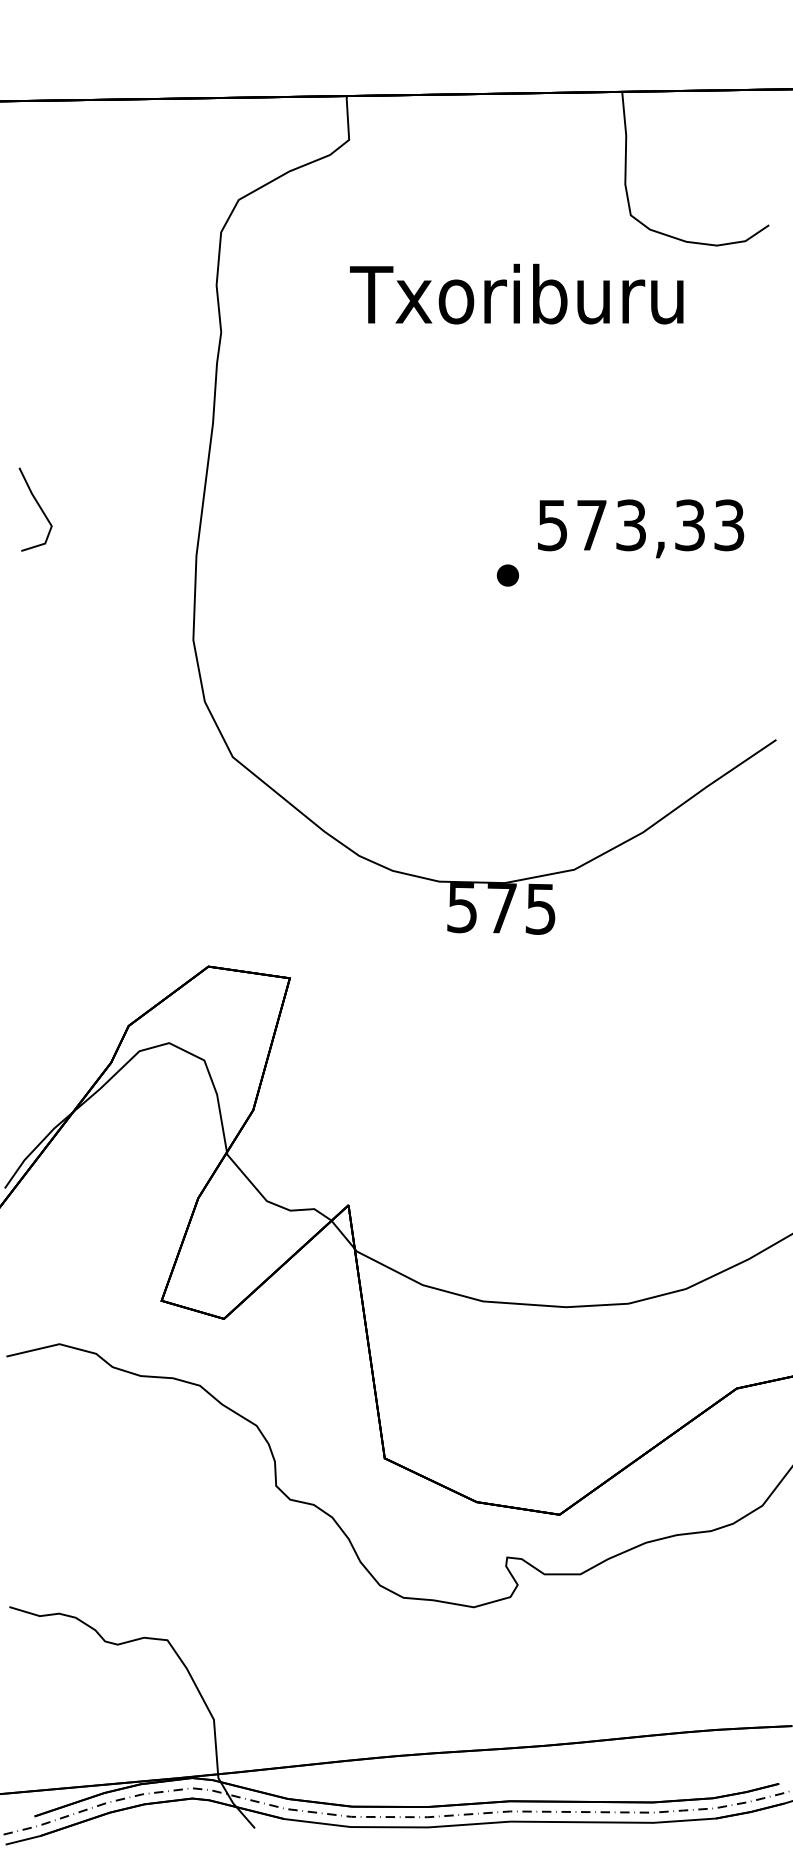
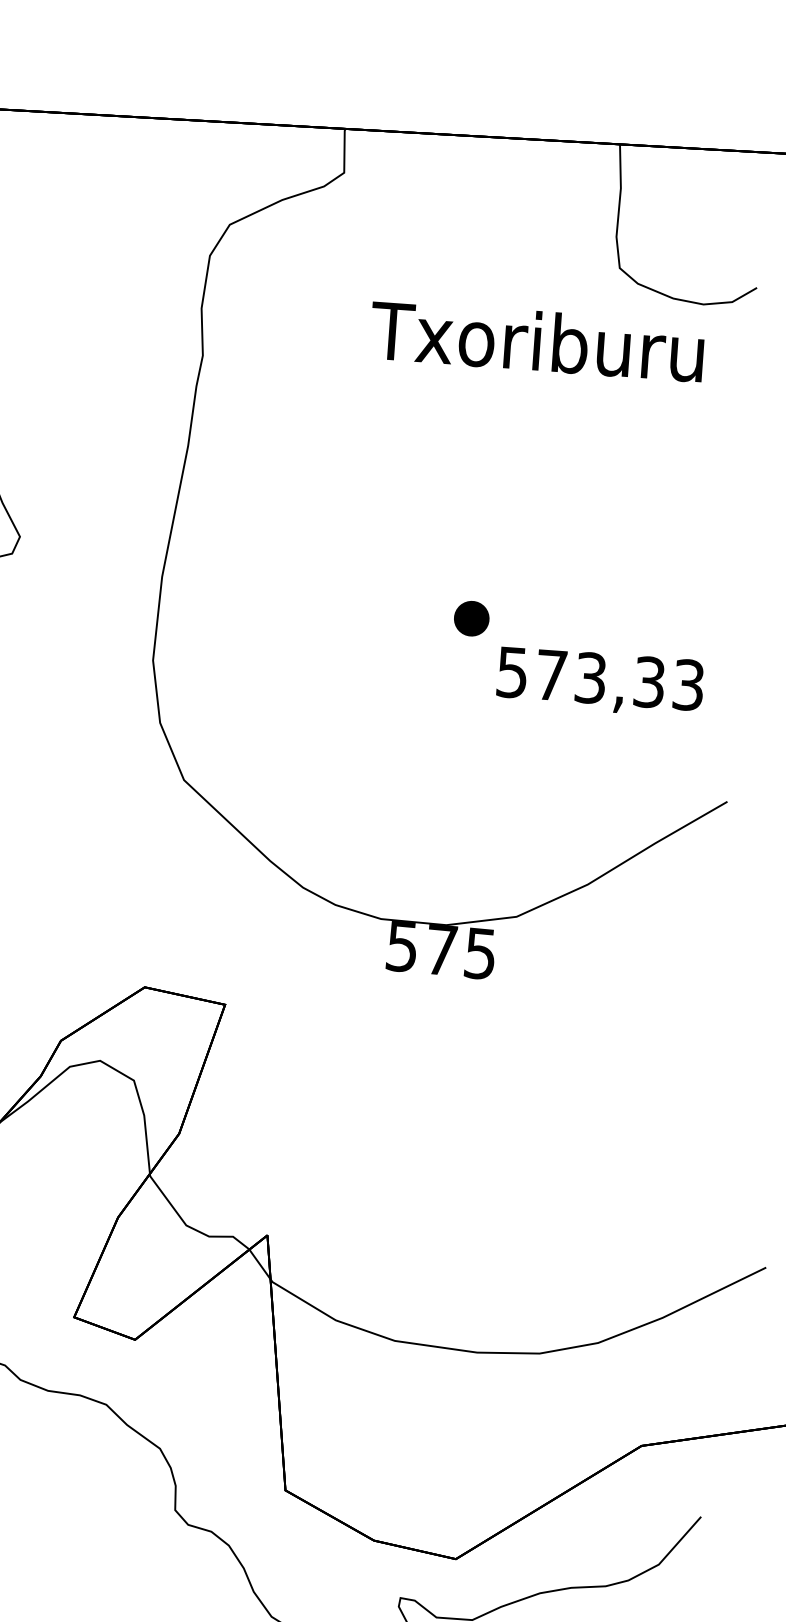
text: (516, 293) -> (537, 340), moved
text: (641, 528) -> (600, 682), moved
part: (507, 575) -> (471, 618), size x1.6

